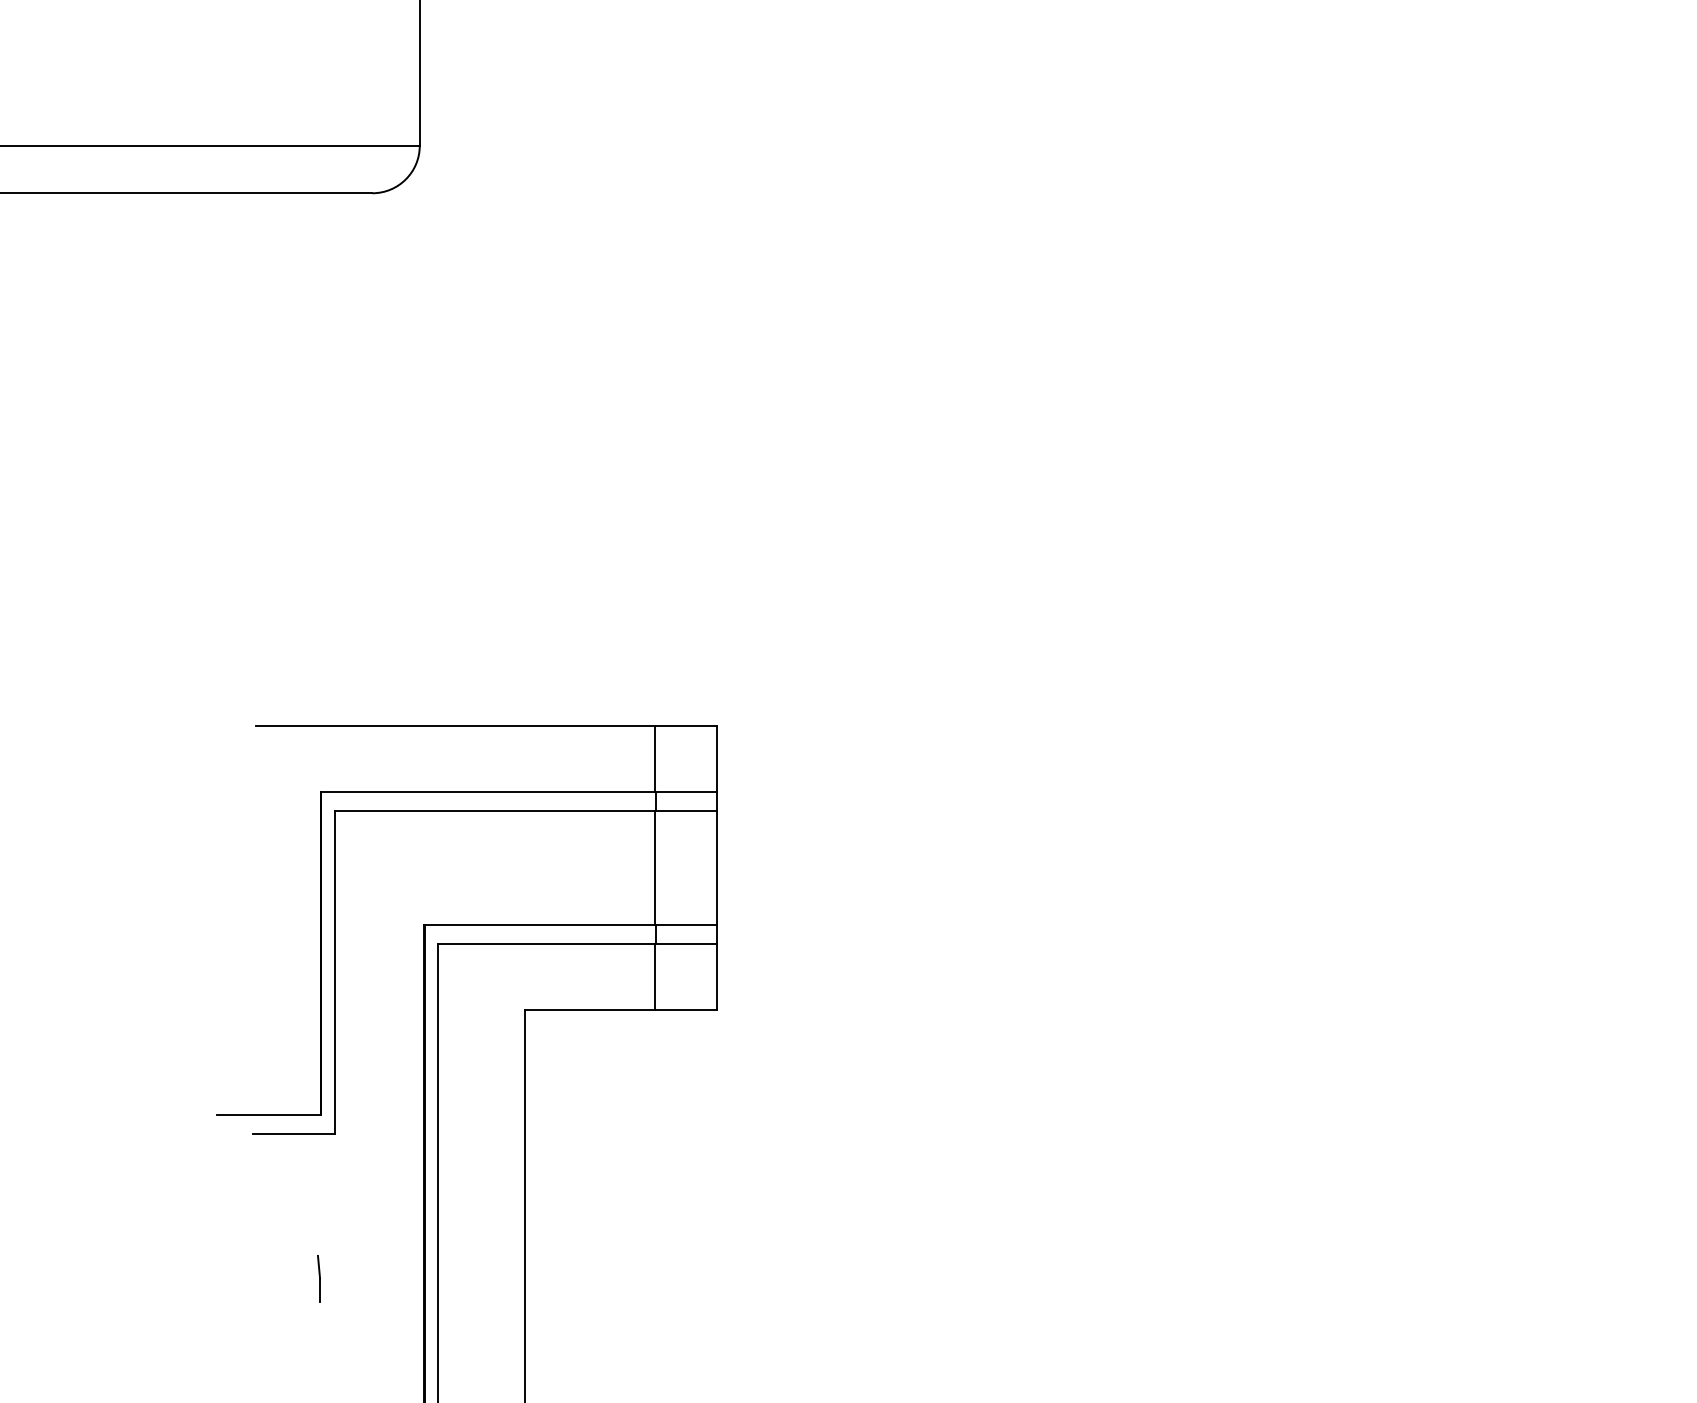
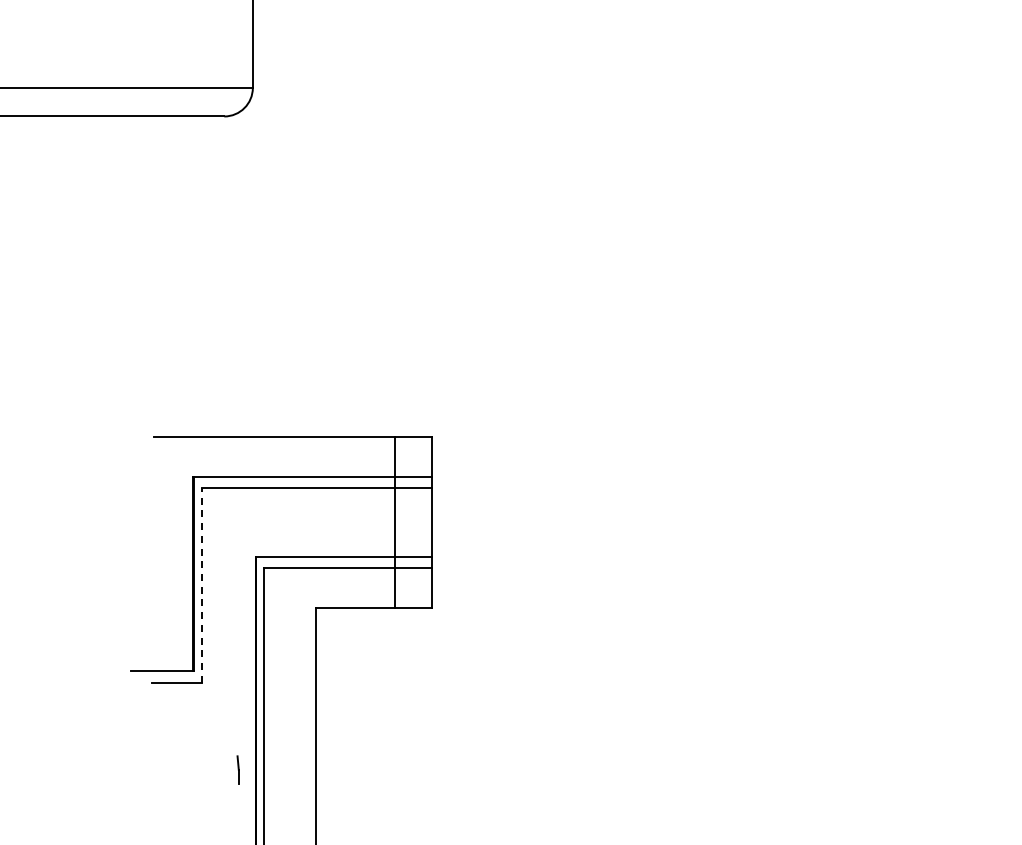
line: (334, 972) -> (201, 585), solid -> dashed
line: (317, 1277) -> (237, 769), moved

